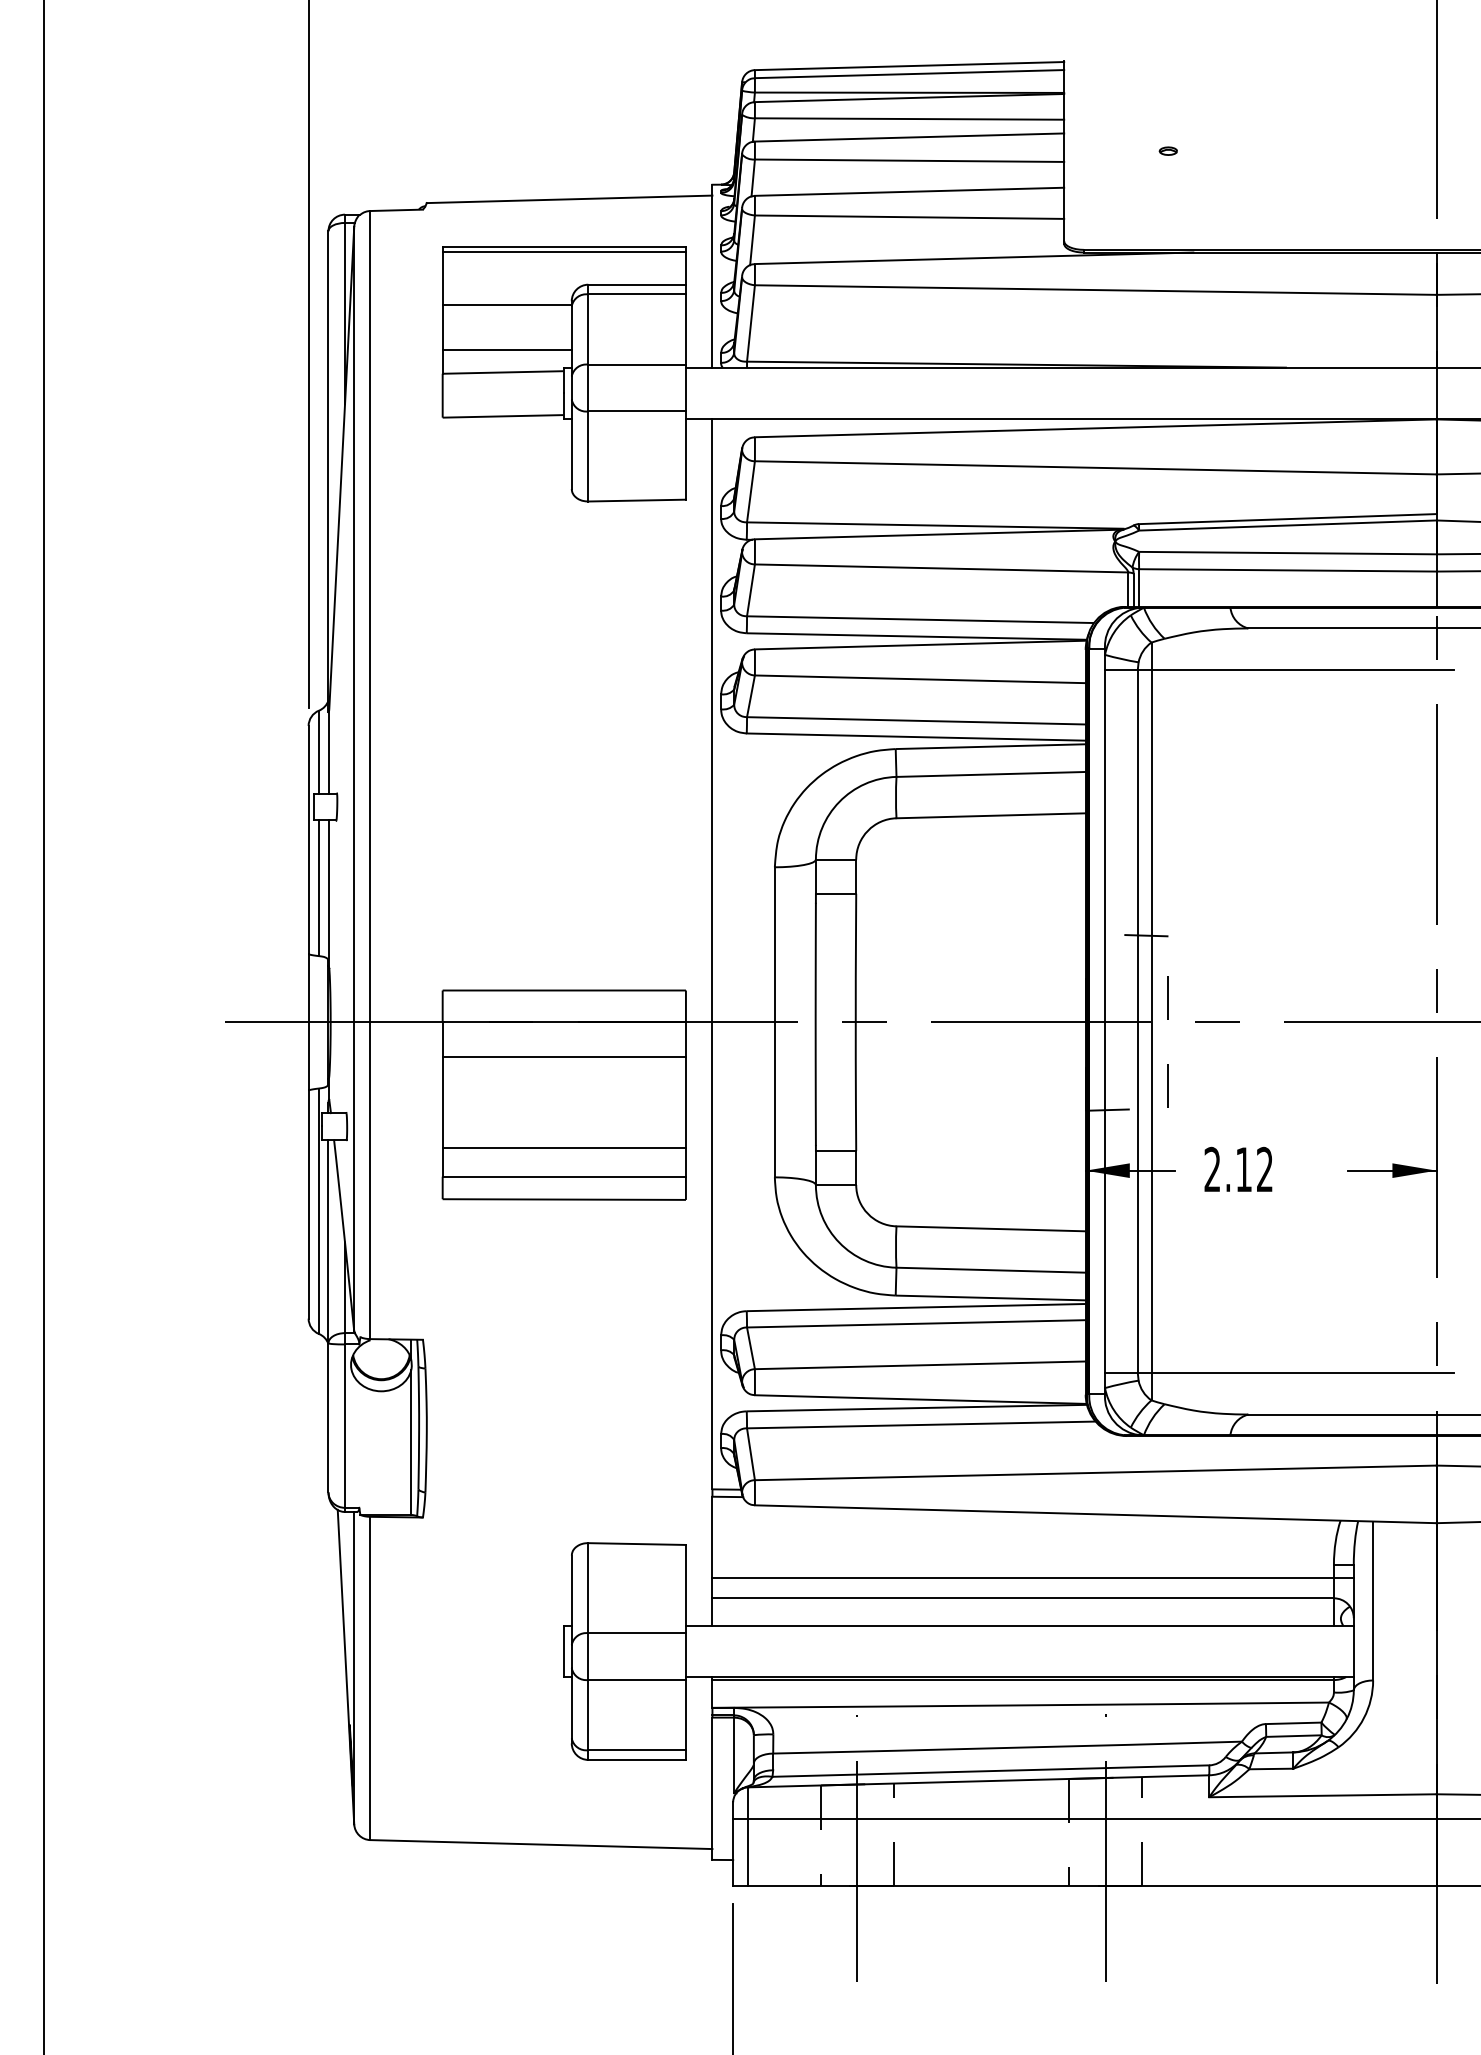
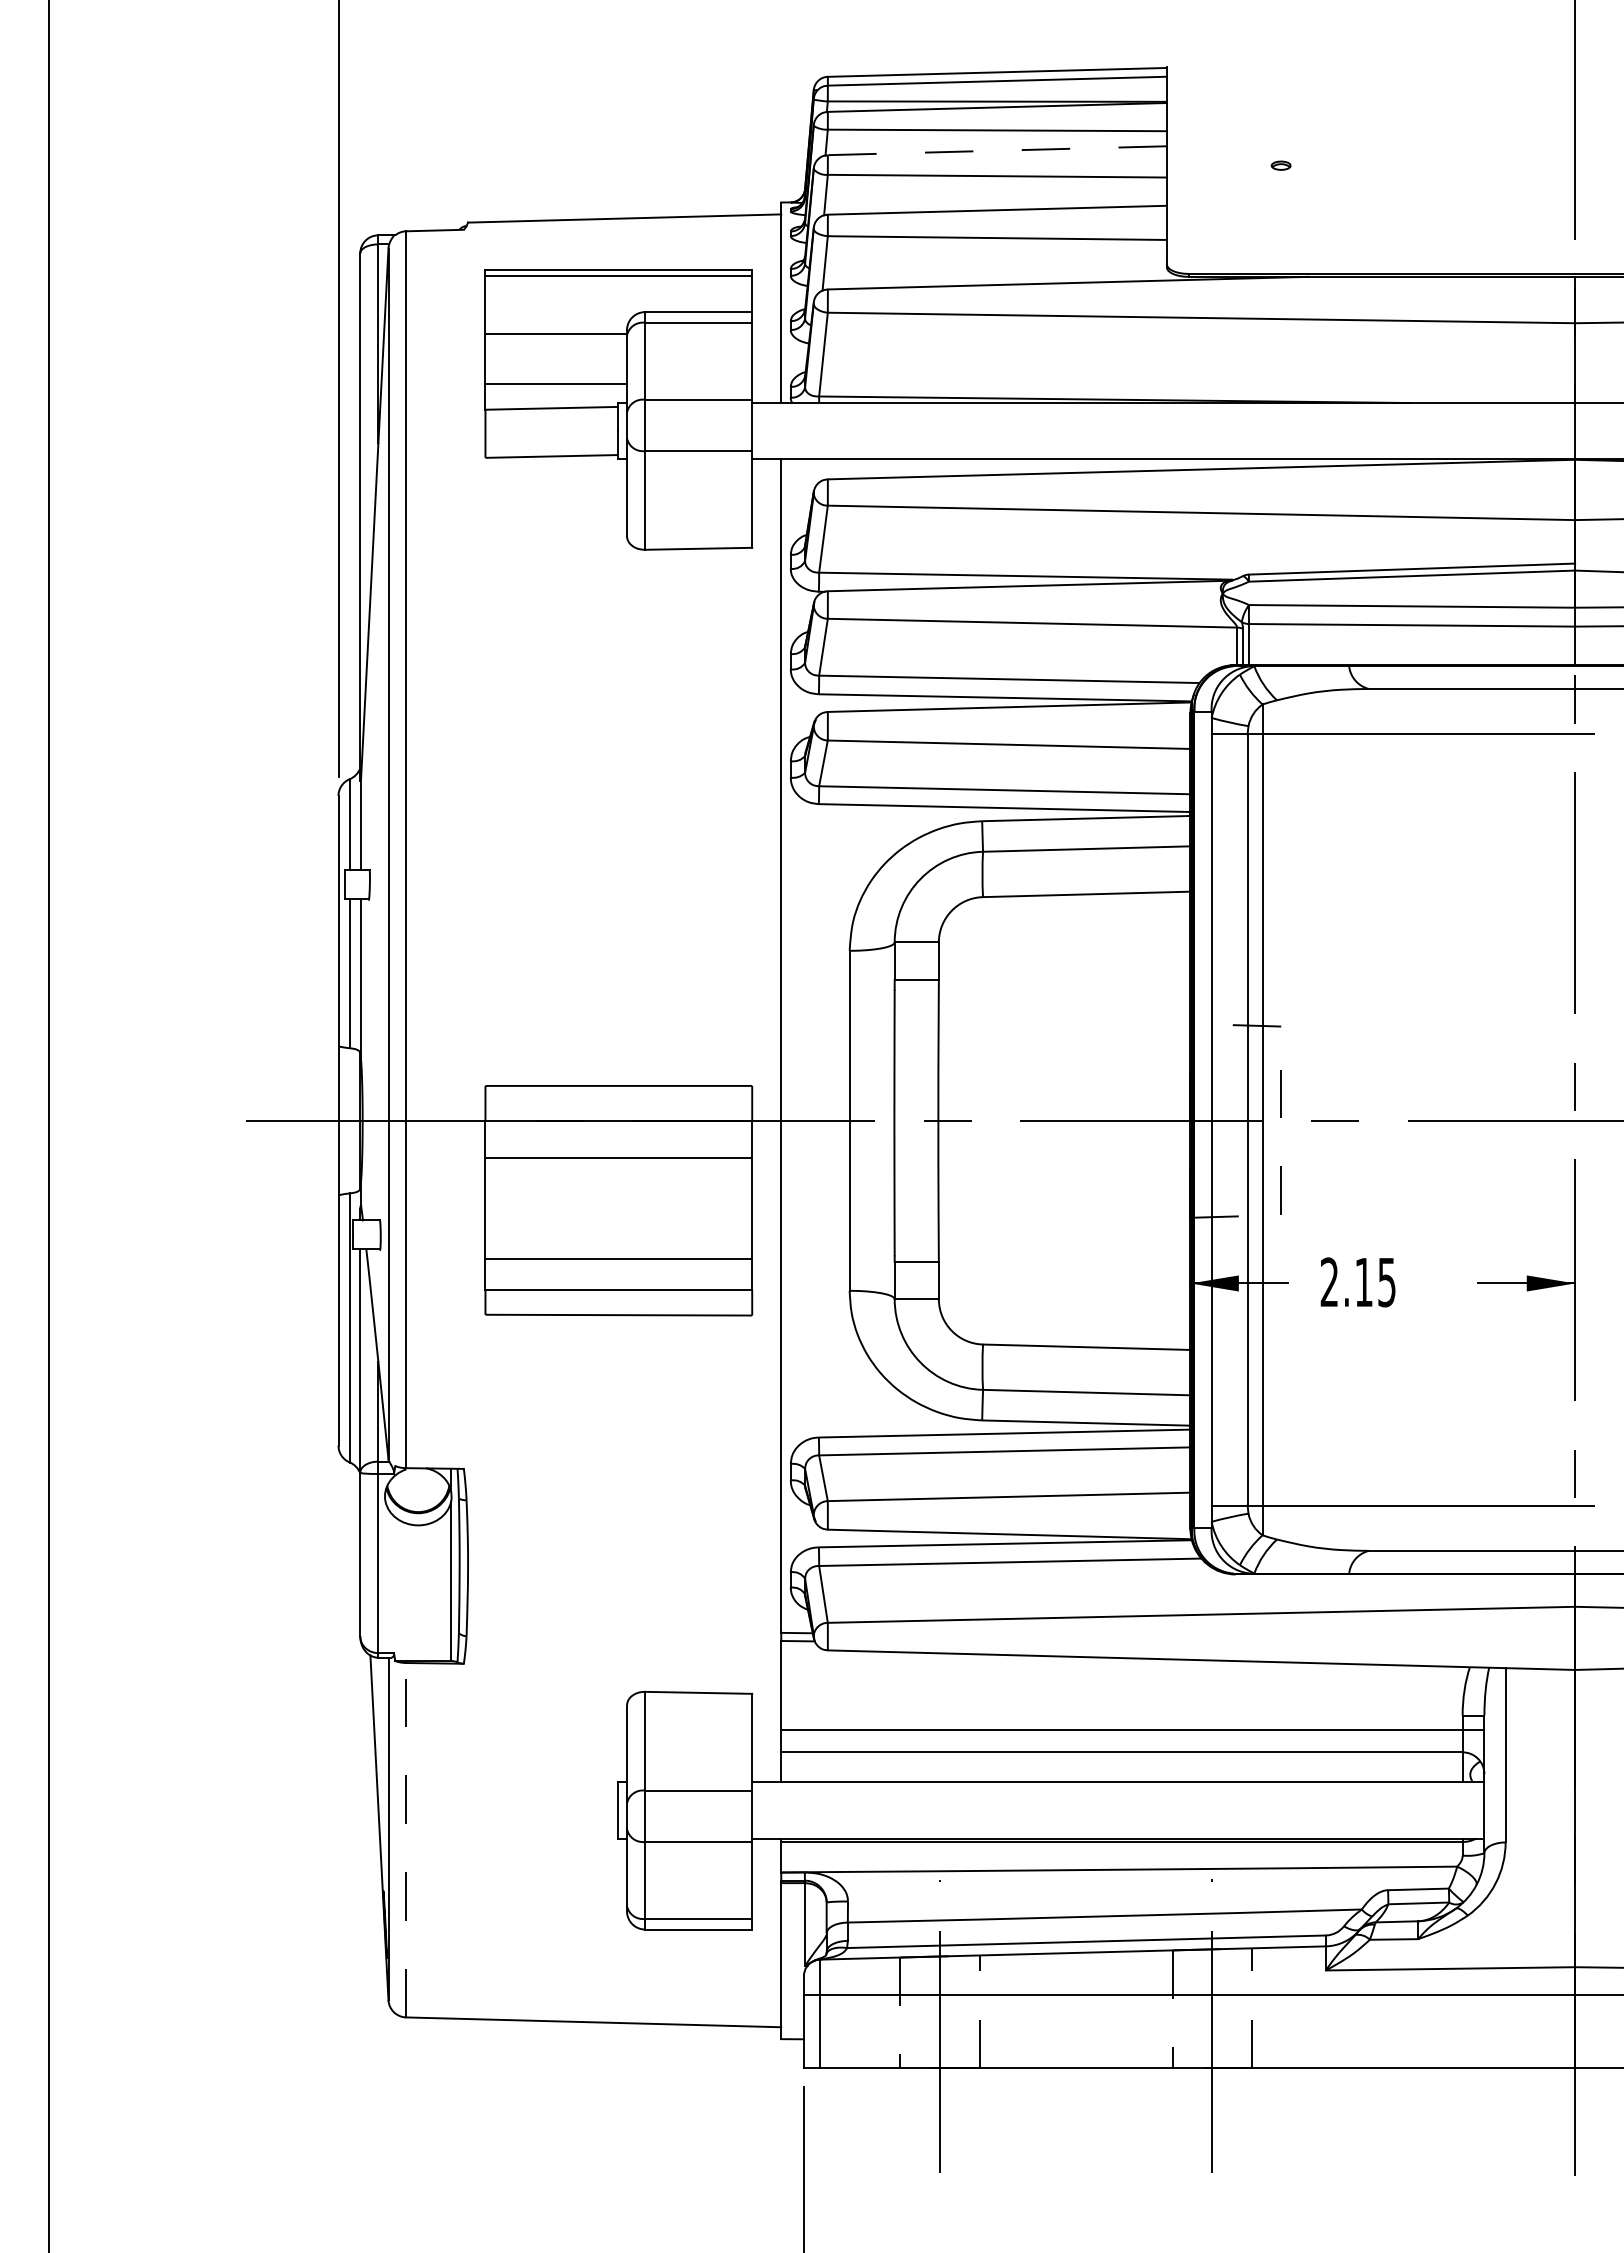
line: (909, 137) -> (997, 150), solid -> dashed
text: (1264, 1169) -> (1386, 1282), 2.12 -> 2.15
line: (370, 1678) -> (406, 1840), solid -> dashed

